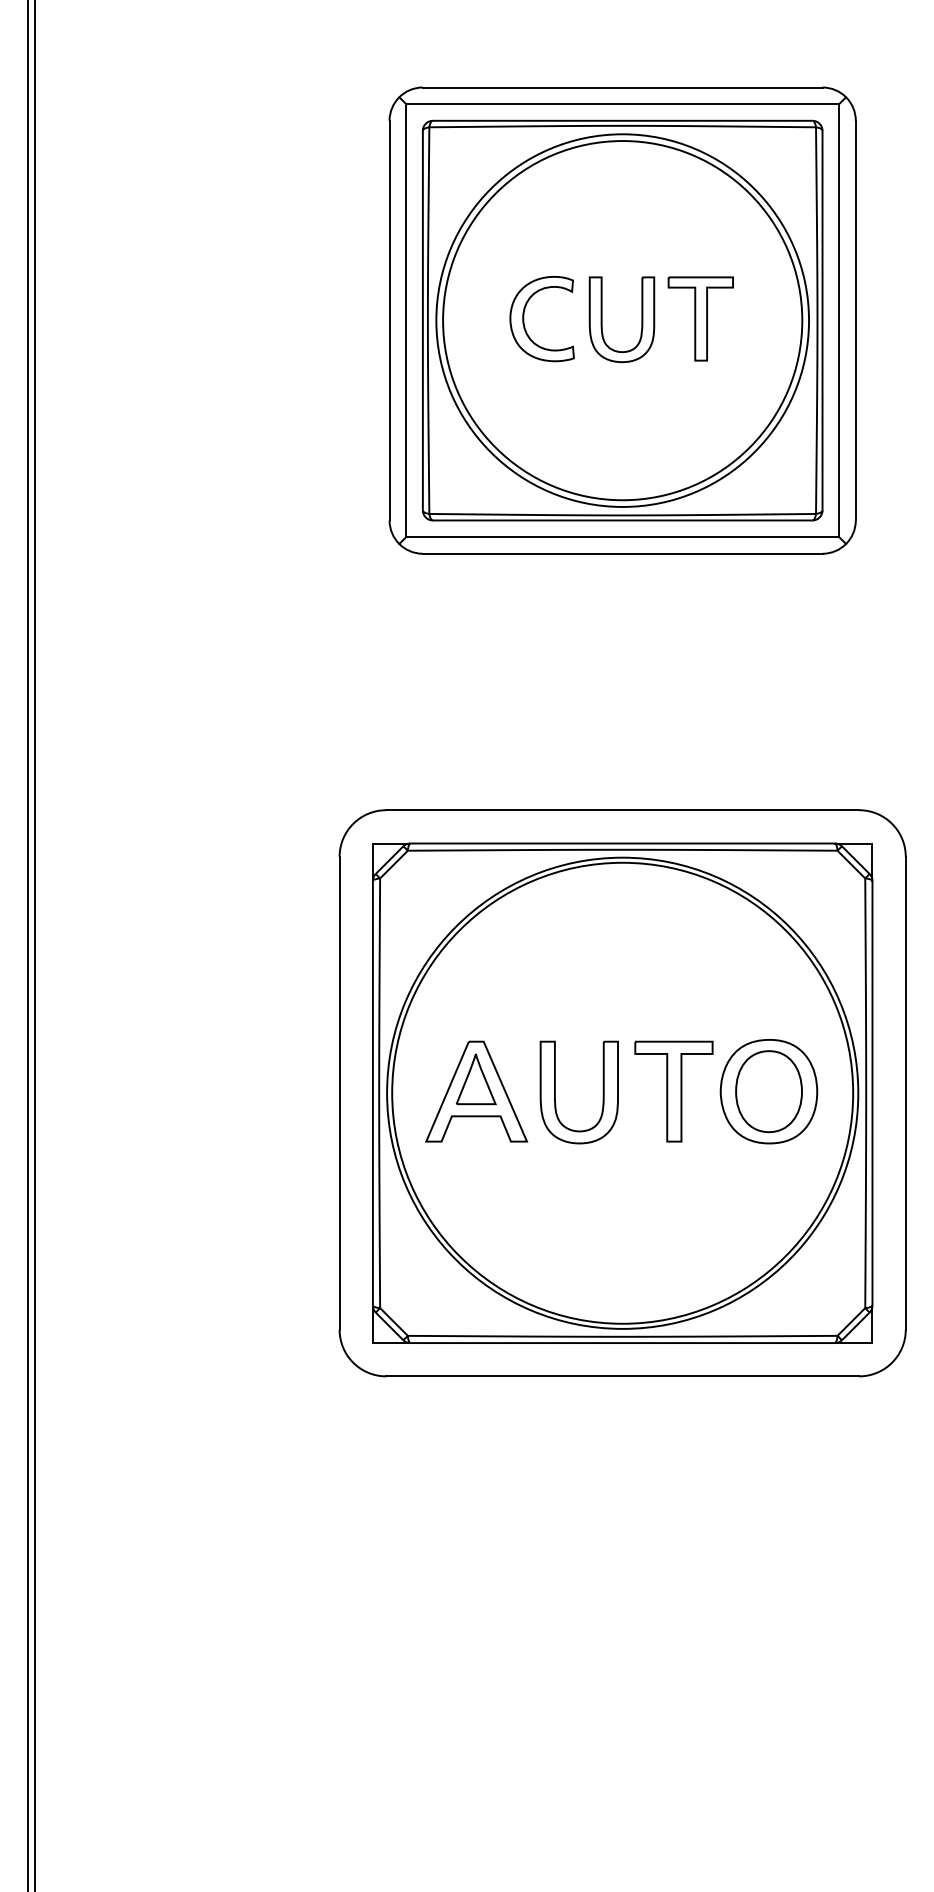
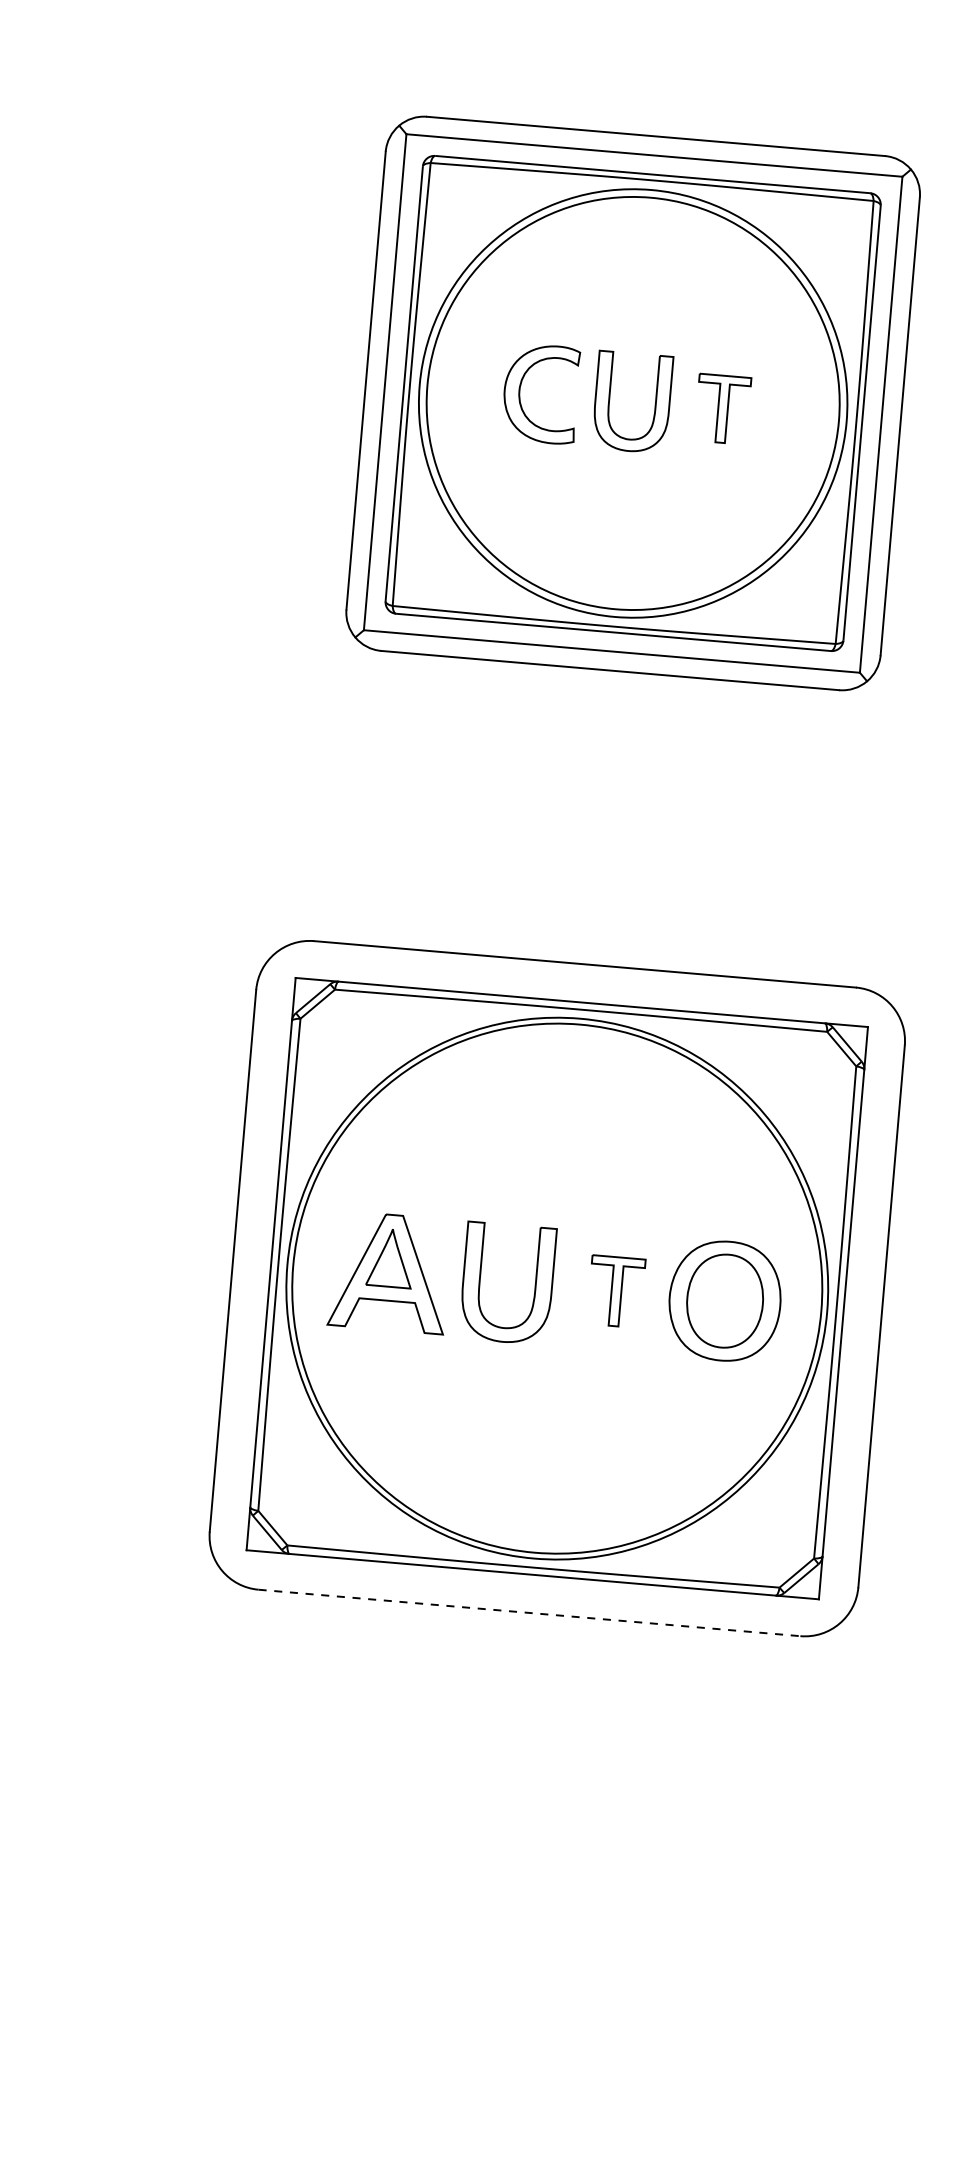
part: (700, 318) -> (722, 408), size x0.7
part: (673, 1091) -> (615, 1291), size x0.6
line: (623, 1376) -> (530, 1613), solid -> dashed

